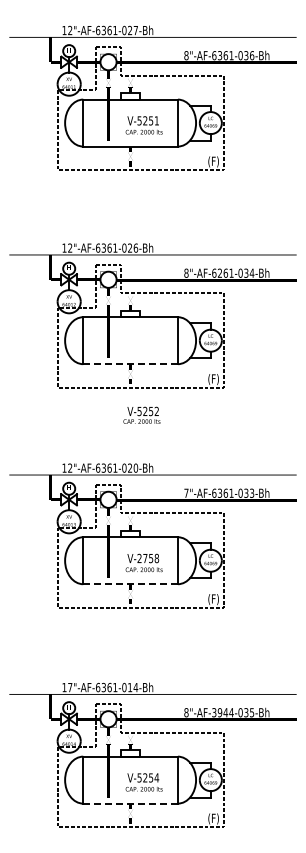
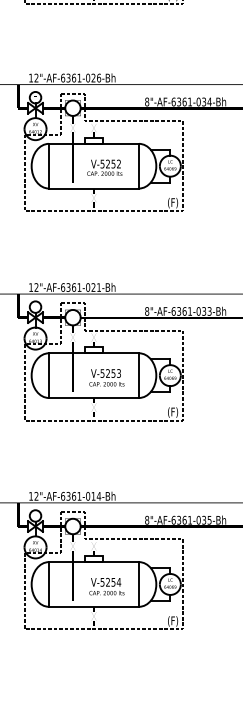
text: (220, 273) -> (179, 102), 8"-AF-6261-034-Bh -> 8"-AF-6361-034-Bh
line: (131, 364) -> (94, 188), dashed -> solid
text: (141, 414) -> (104, 166), moved
text: (135, 467) -> (98, 286), 12"-AF-6361-020-Bh -> 12"-AF-6361-021-Bh
text: (186, 492) -> (147, 310), 7"-AF-6361-033-Bh -> 8"-AF-6361-033-Bh
text: (148, 558) -> (111, 373), V-2758 -> V-5253
line: (131, 584) -> (94, 398), dashed -> solid
text: (70, 687) -> (36, 496), 17"-AF-6361-014-Bh -> 12"-AF-6361-014-Bh
text: (222, 712) -> (181, 520), 8"-AF-3944-035-Bh -> 8"-AF-6361-035-Bh
line: (131, 803) -> (94, 606), dashed -> solid

